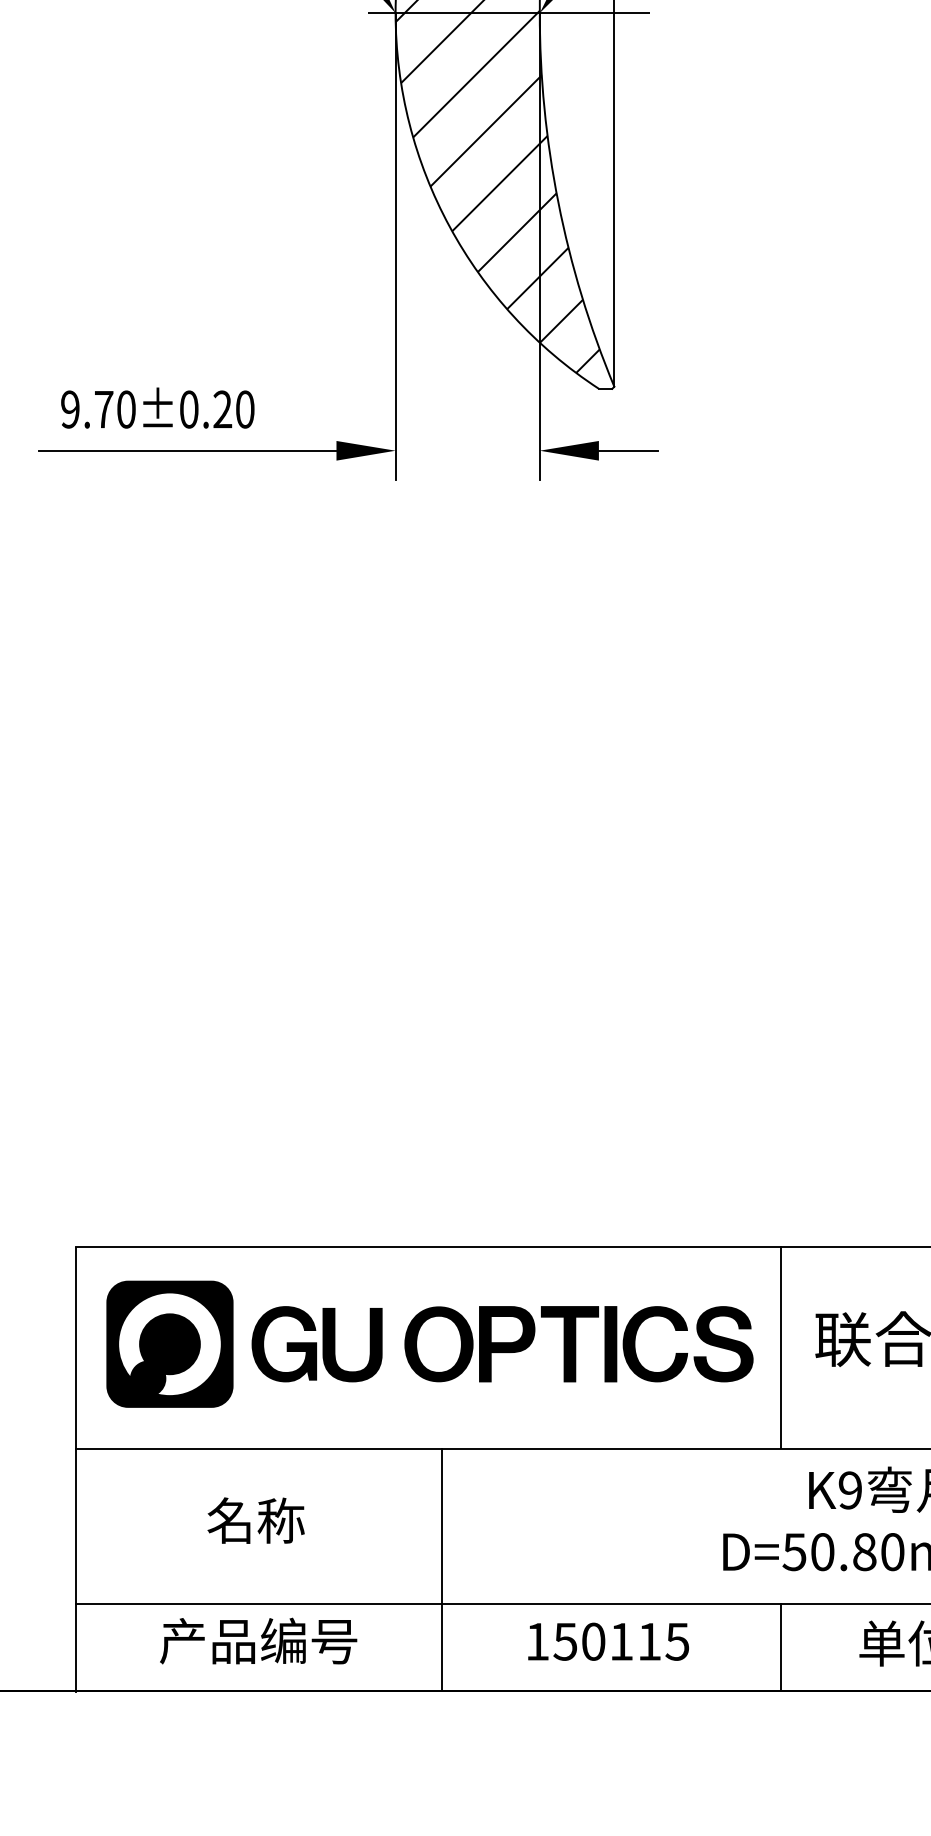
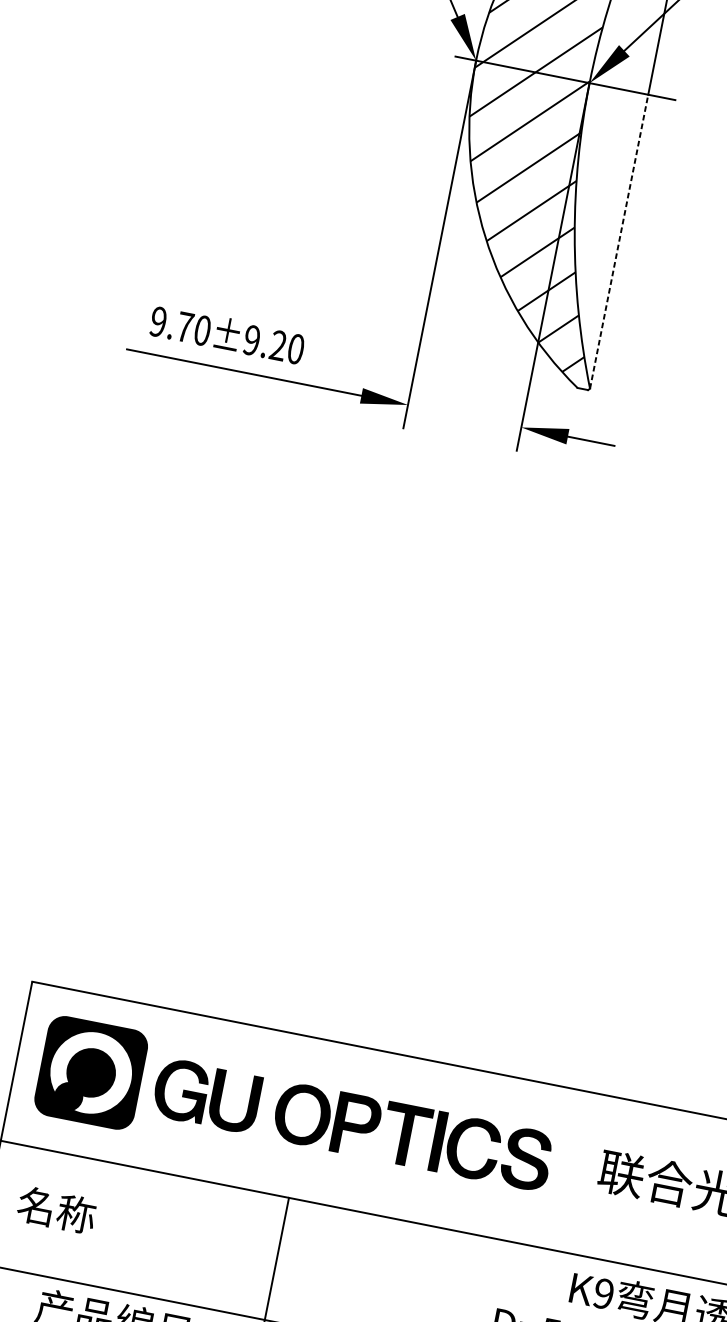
line: (614, 199) -> (619, 241), solid -> dashed
text: (189, 409) -> (252, 340), 9.70±0 -> 9.70±9
line: (780, 1347) -> (571, 1170), removed
text: (255, 1520) -> (56, 1210), moved

